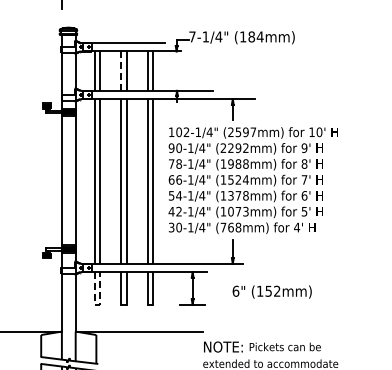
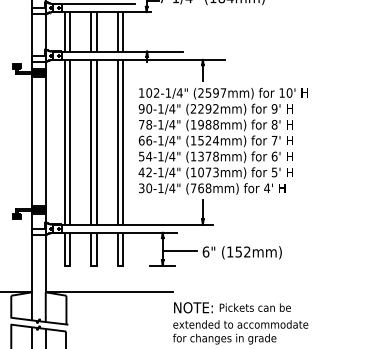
line: (121, 71) -> (91, 32), dashed -> solid
line: (209, 290) -> (179, 251), added
line: (97, 304) -> (67, 265), dashed -> solid

